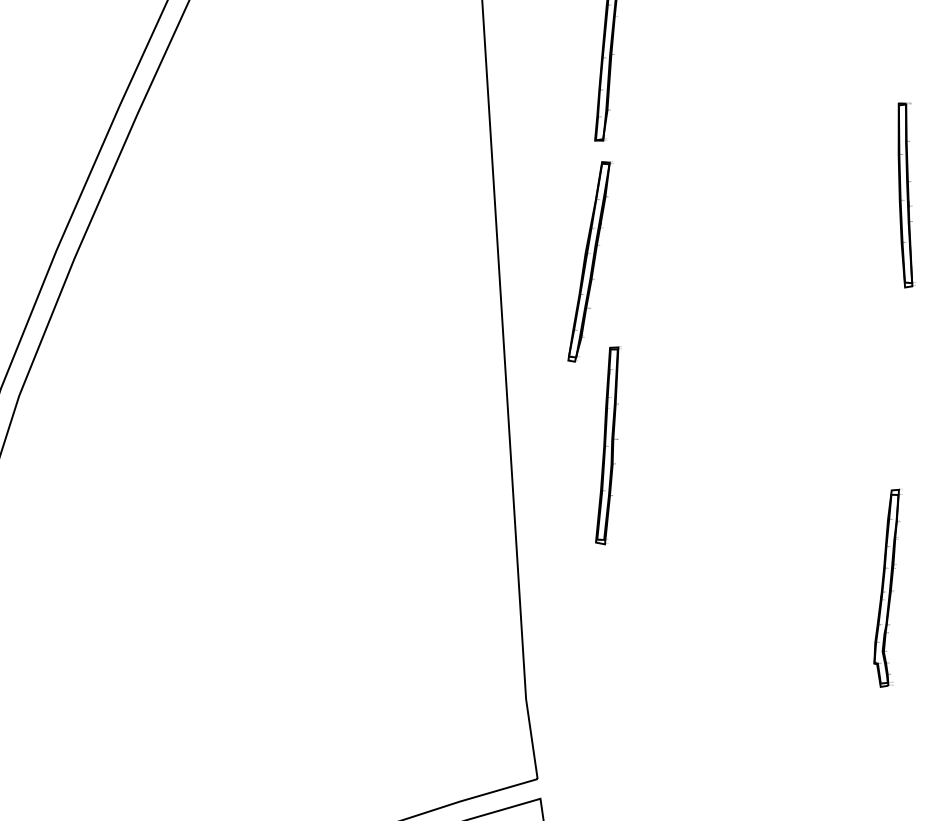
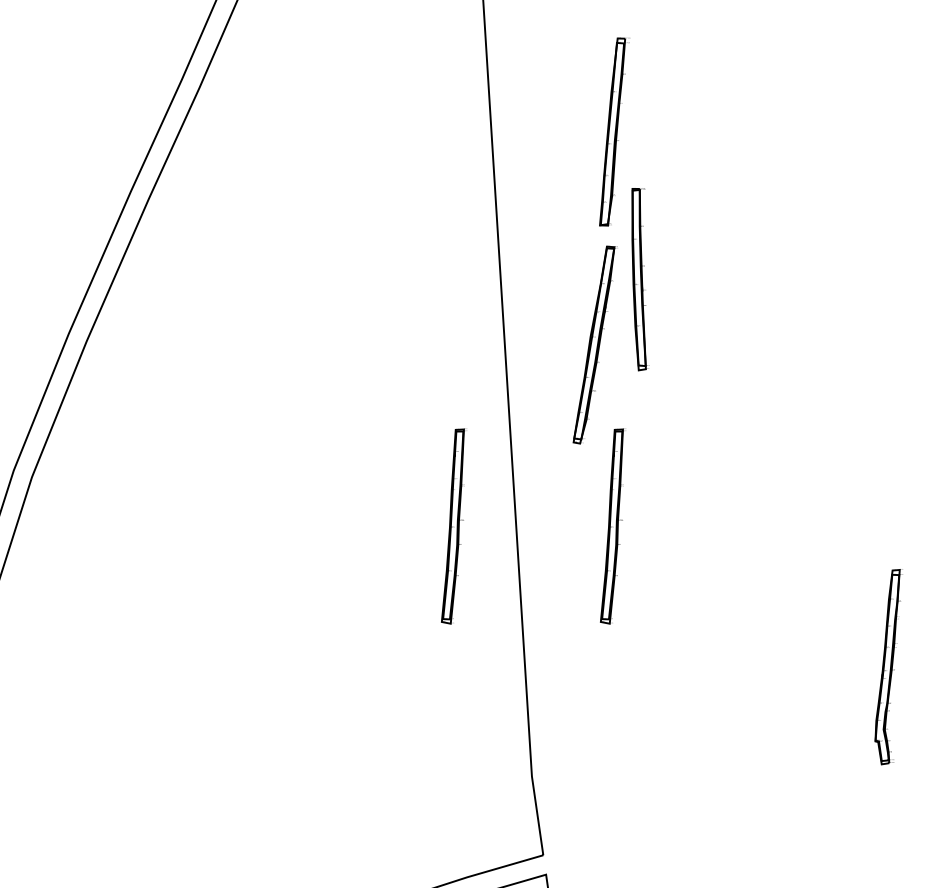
part: (906, 195) -> (640, 279), moved
part: (446, 445) -> (453, 526), added

